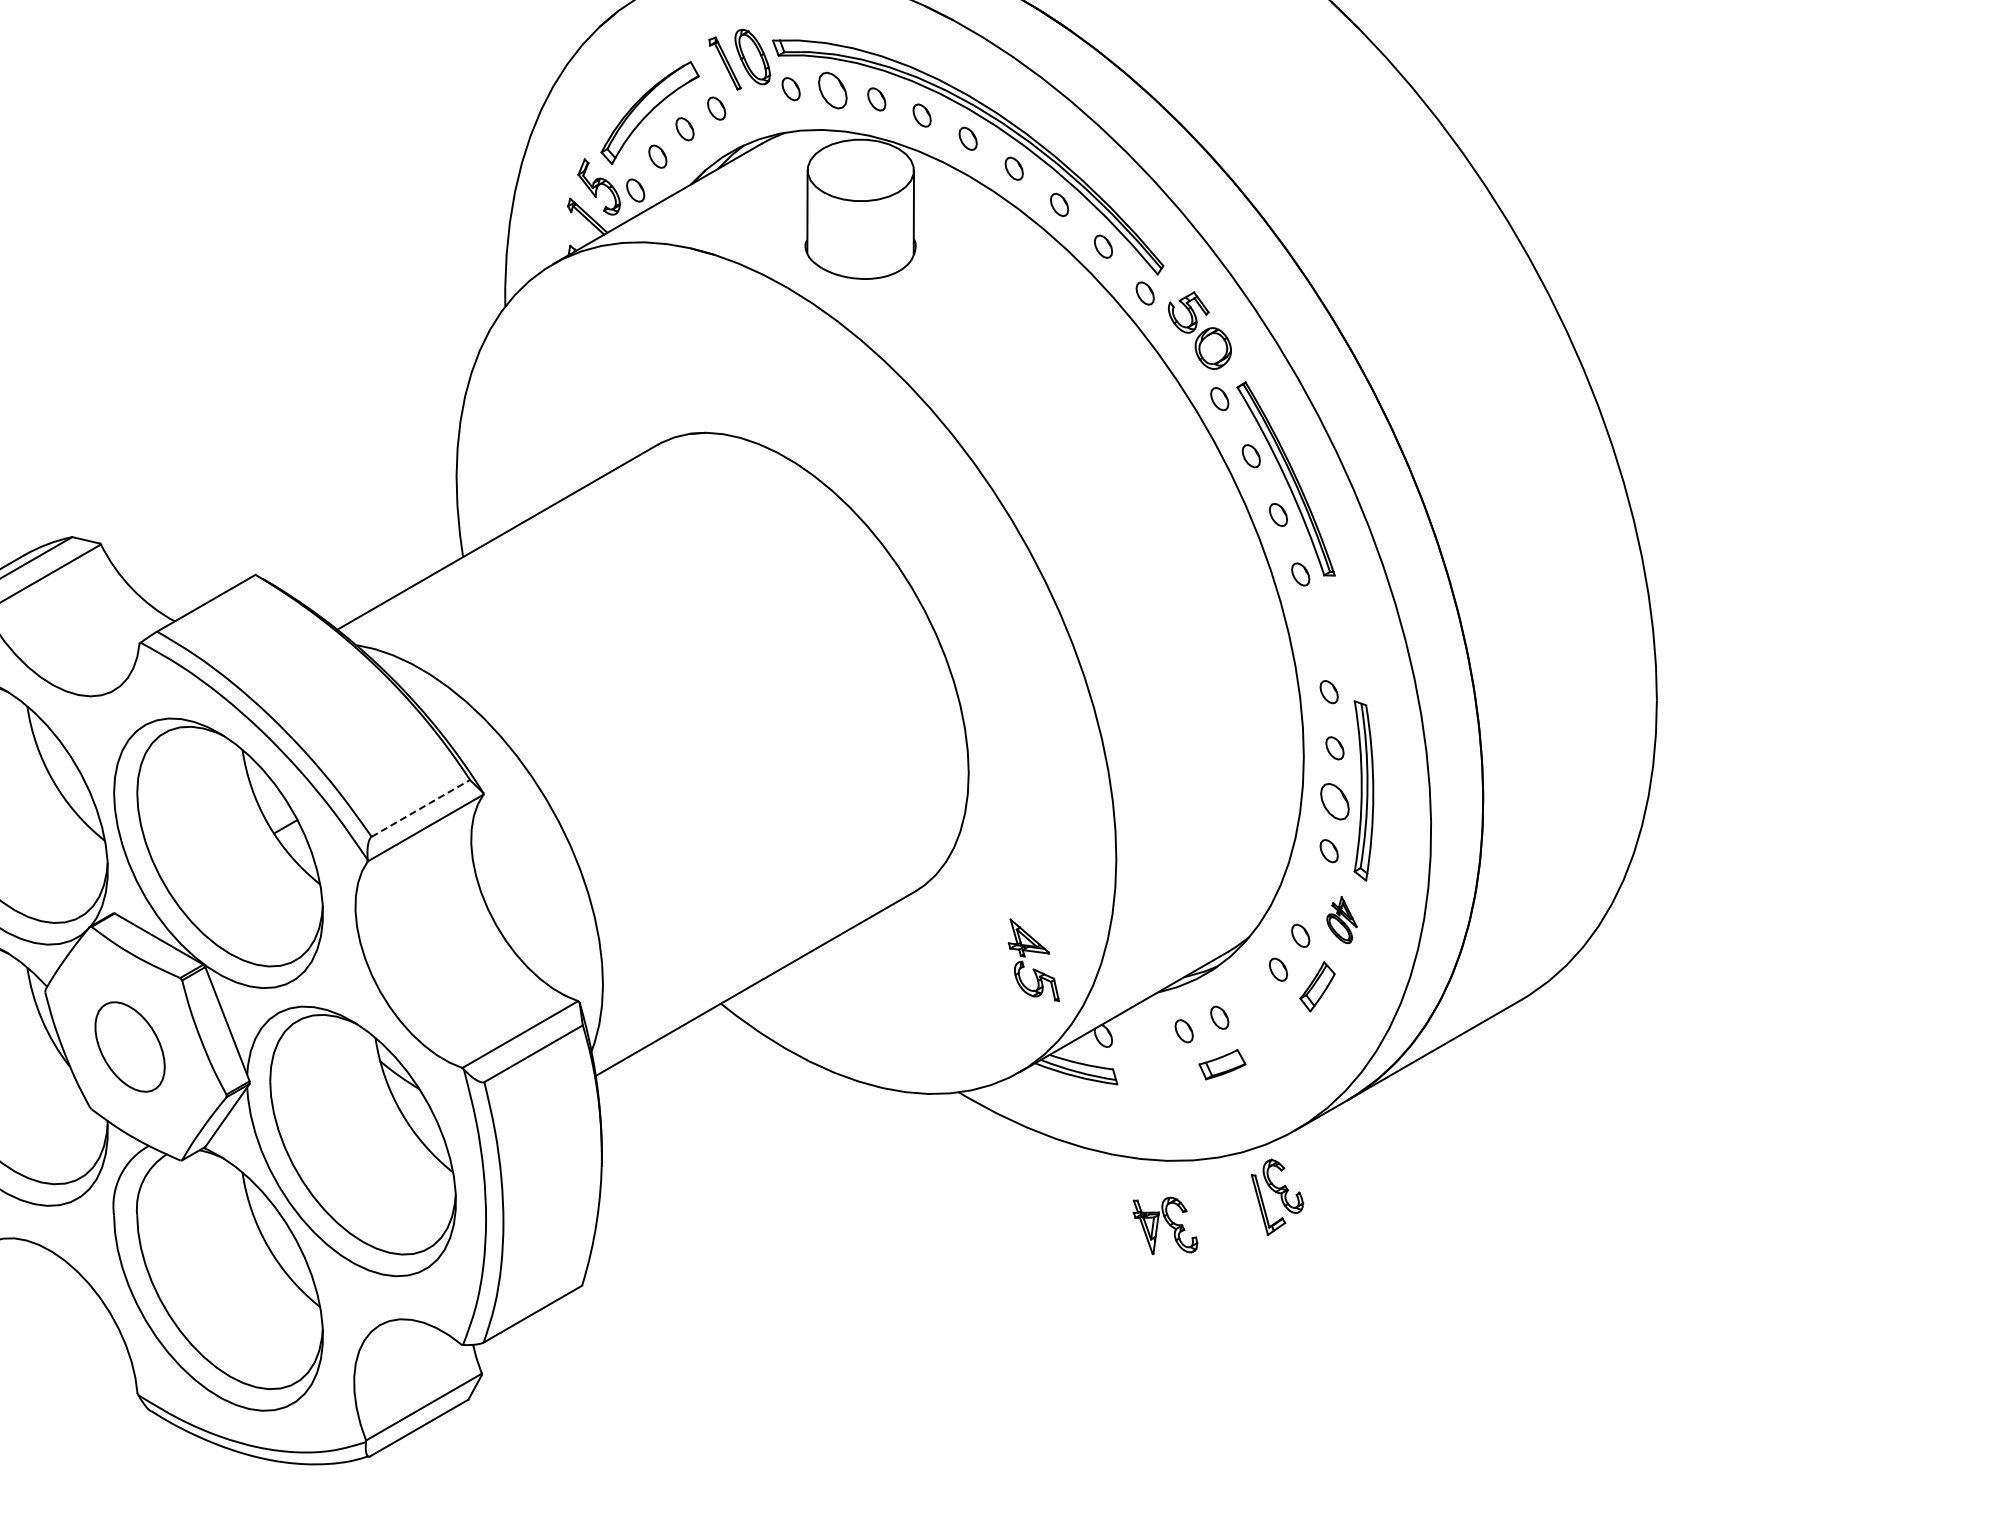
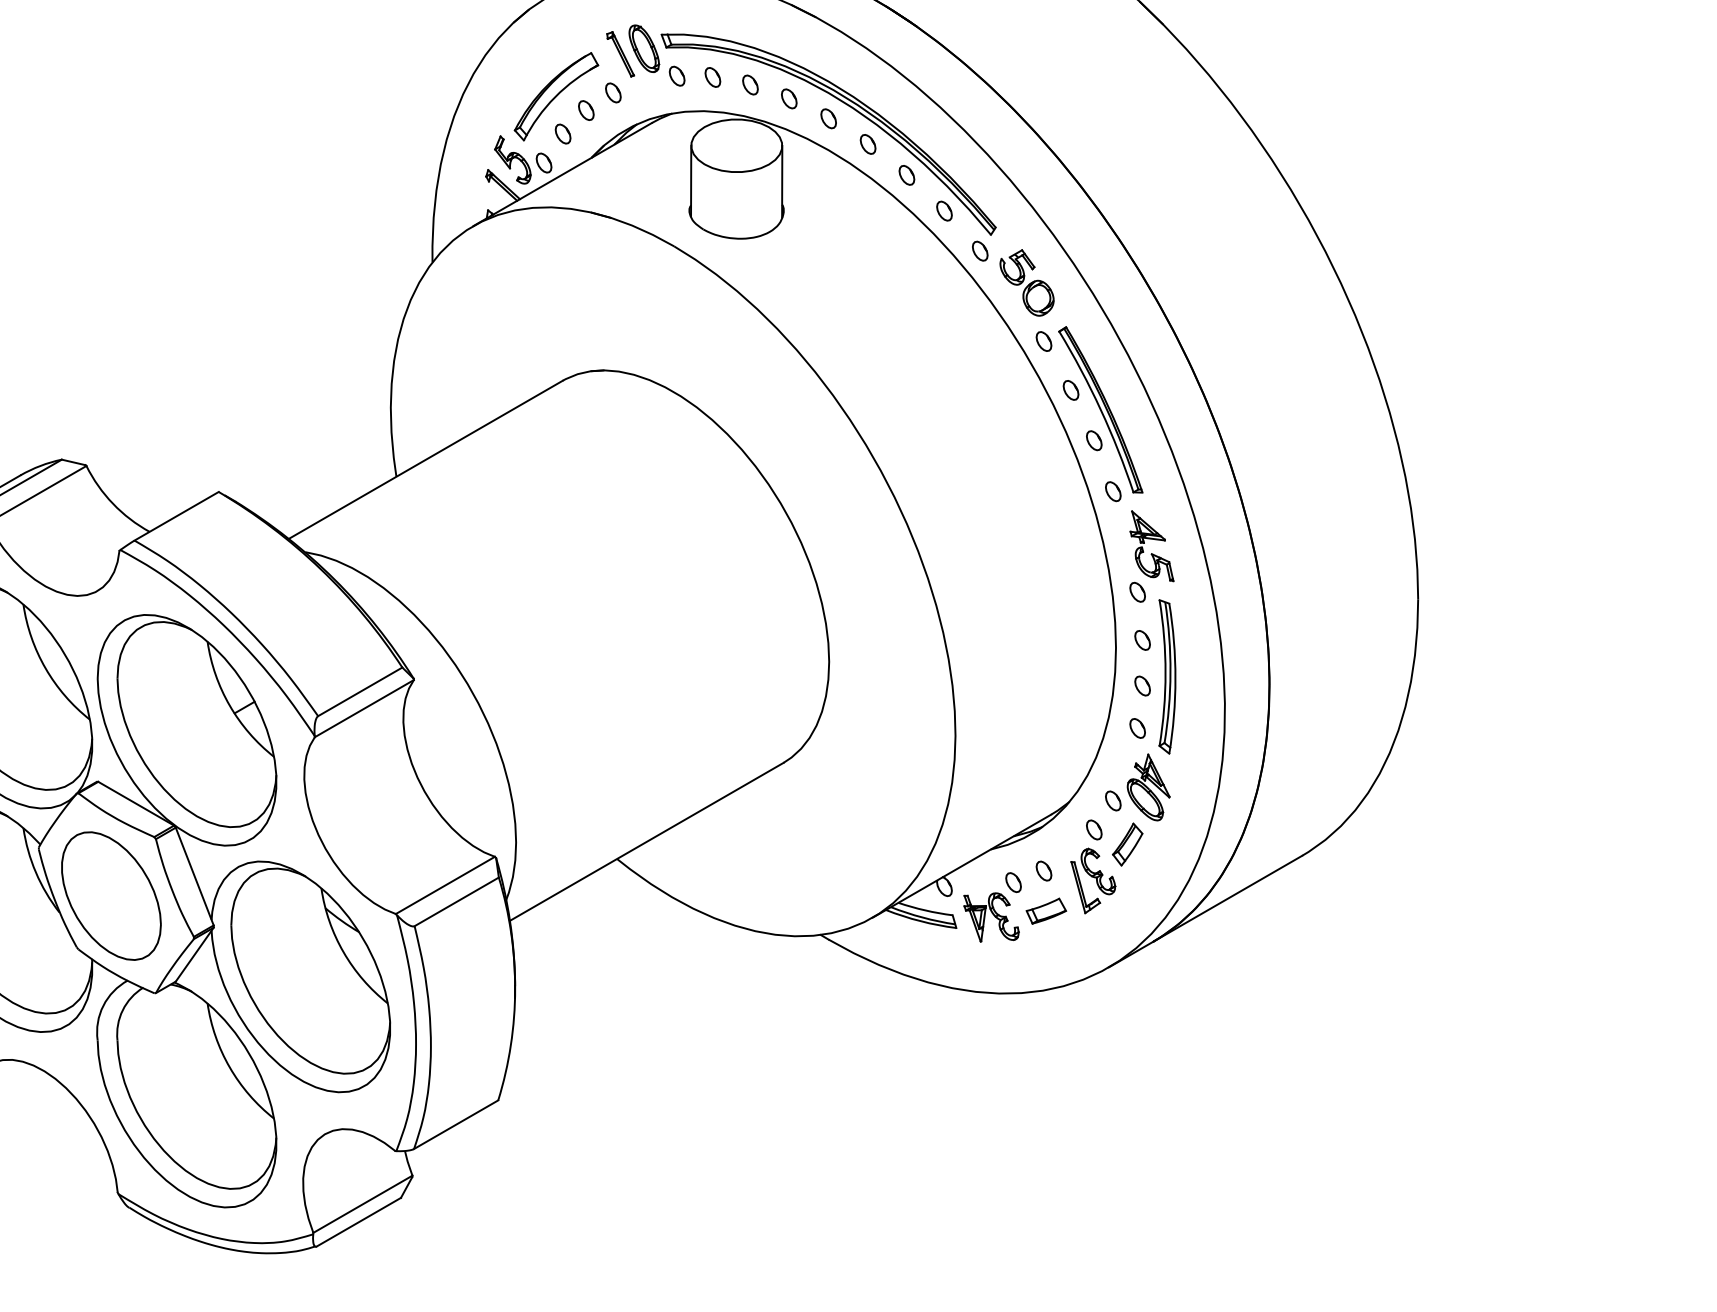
part: (832, 90) -> (712, 77), size x0.62
part: (1334, 801) -> (1142, 685), size x0.62
line: (420, 808) -> (359, 691), dashed -> solid
part: (1341, 919) -> (1148, 786), size x1.67
part: (1033, 952) -> (1151, 539), moved
part: (129, 1046) -> (110, 895), size x1.67
part: (1277, 1196) -> (1093, 880), moved
part: (1165, 1225) -> (991, 917), moved

